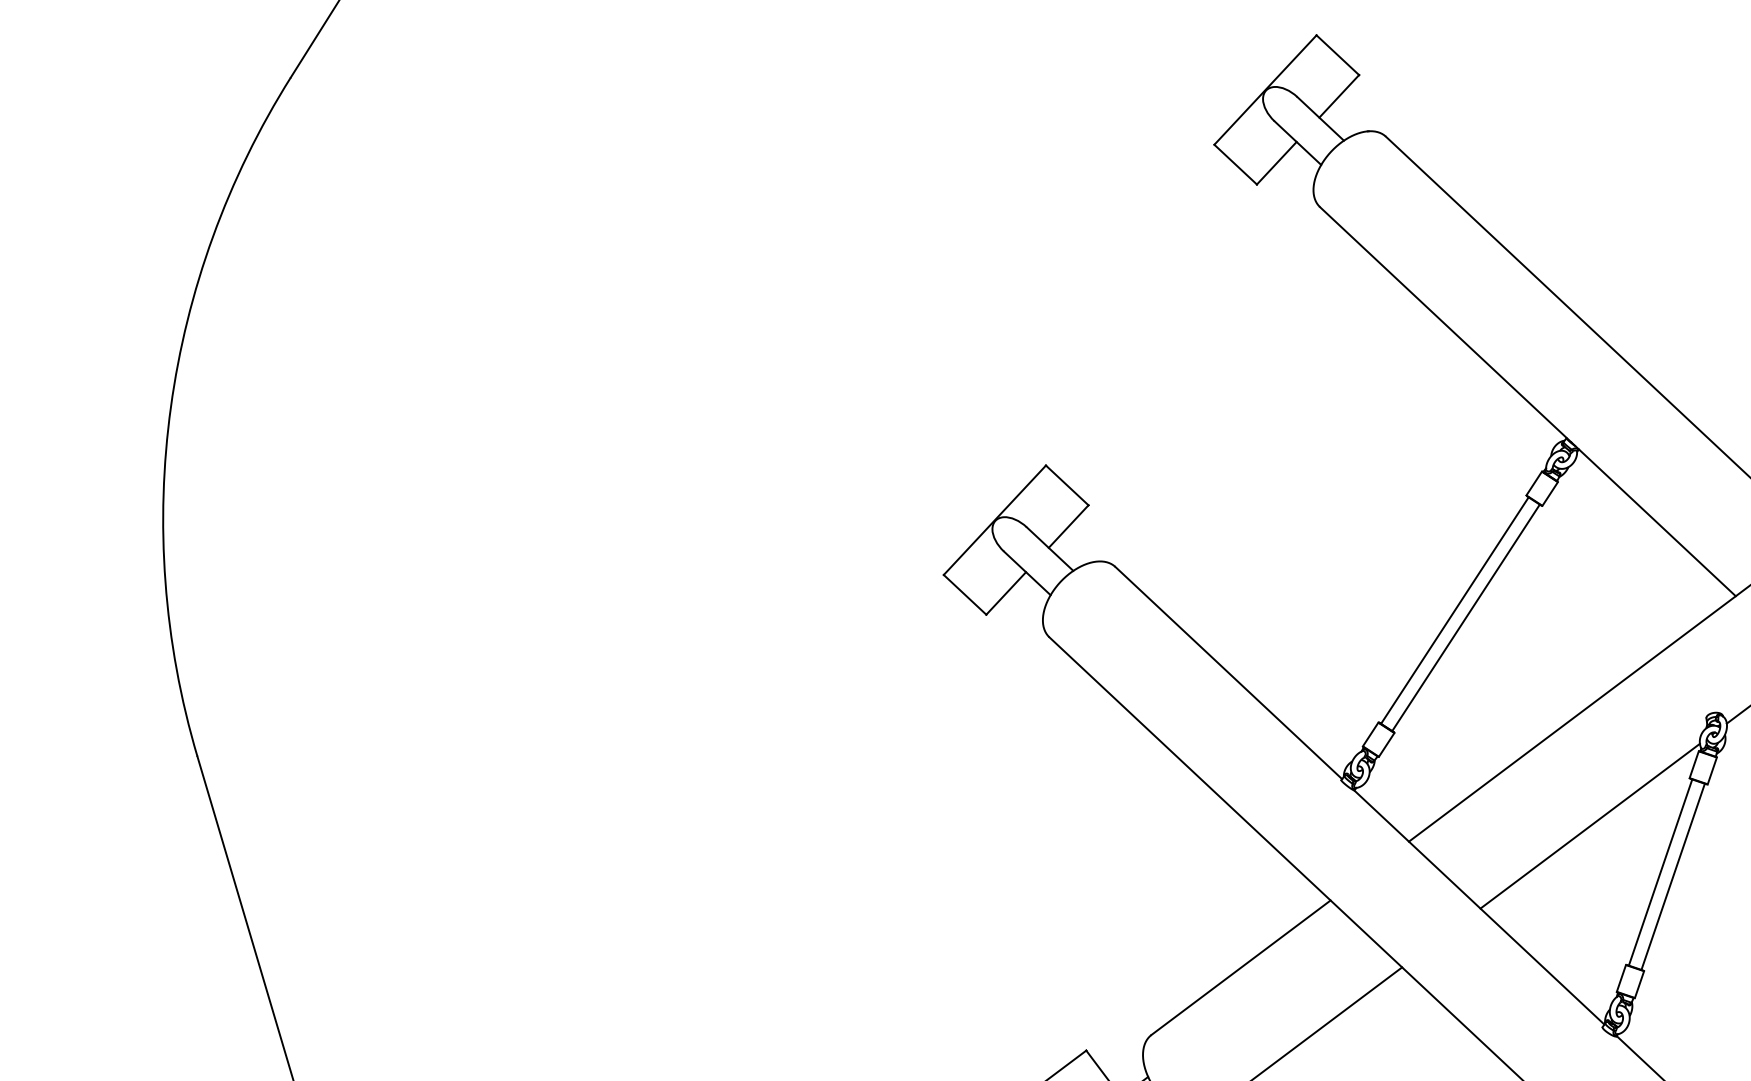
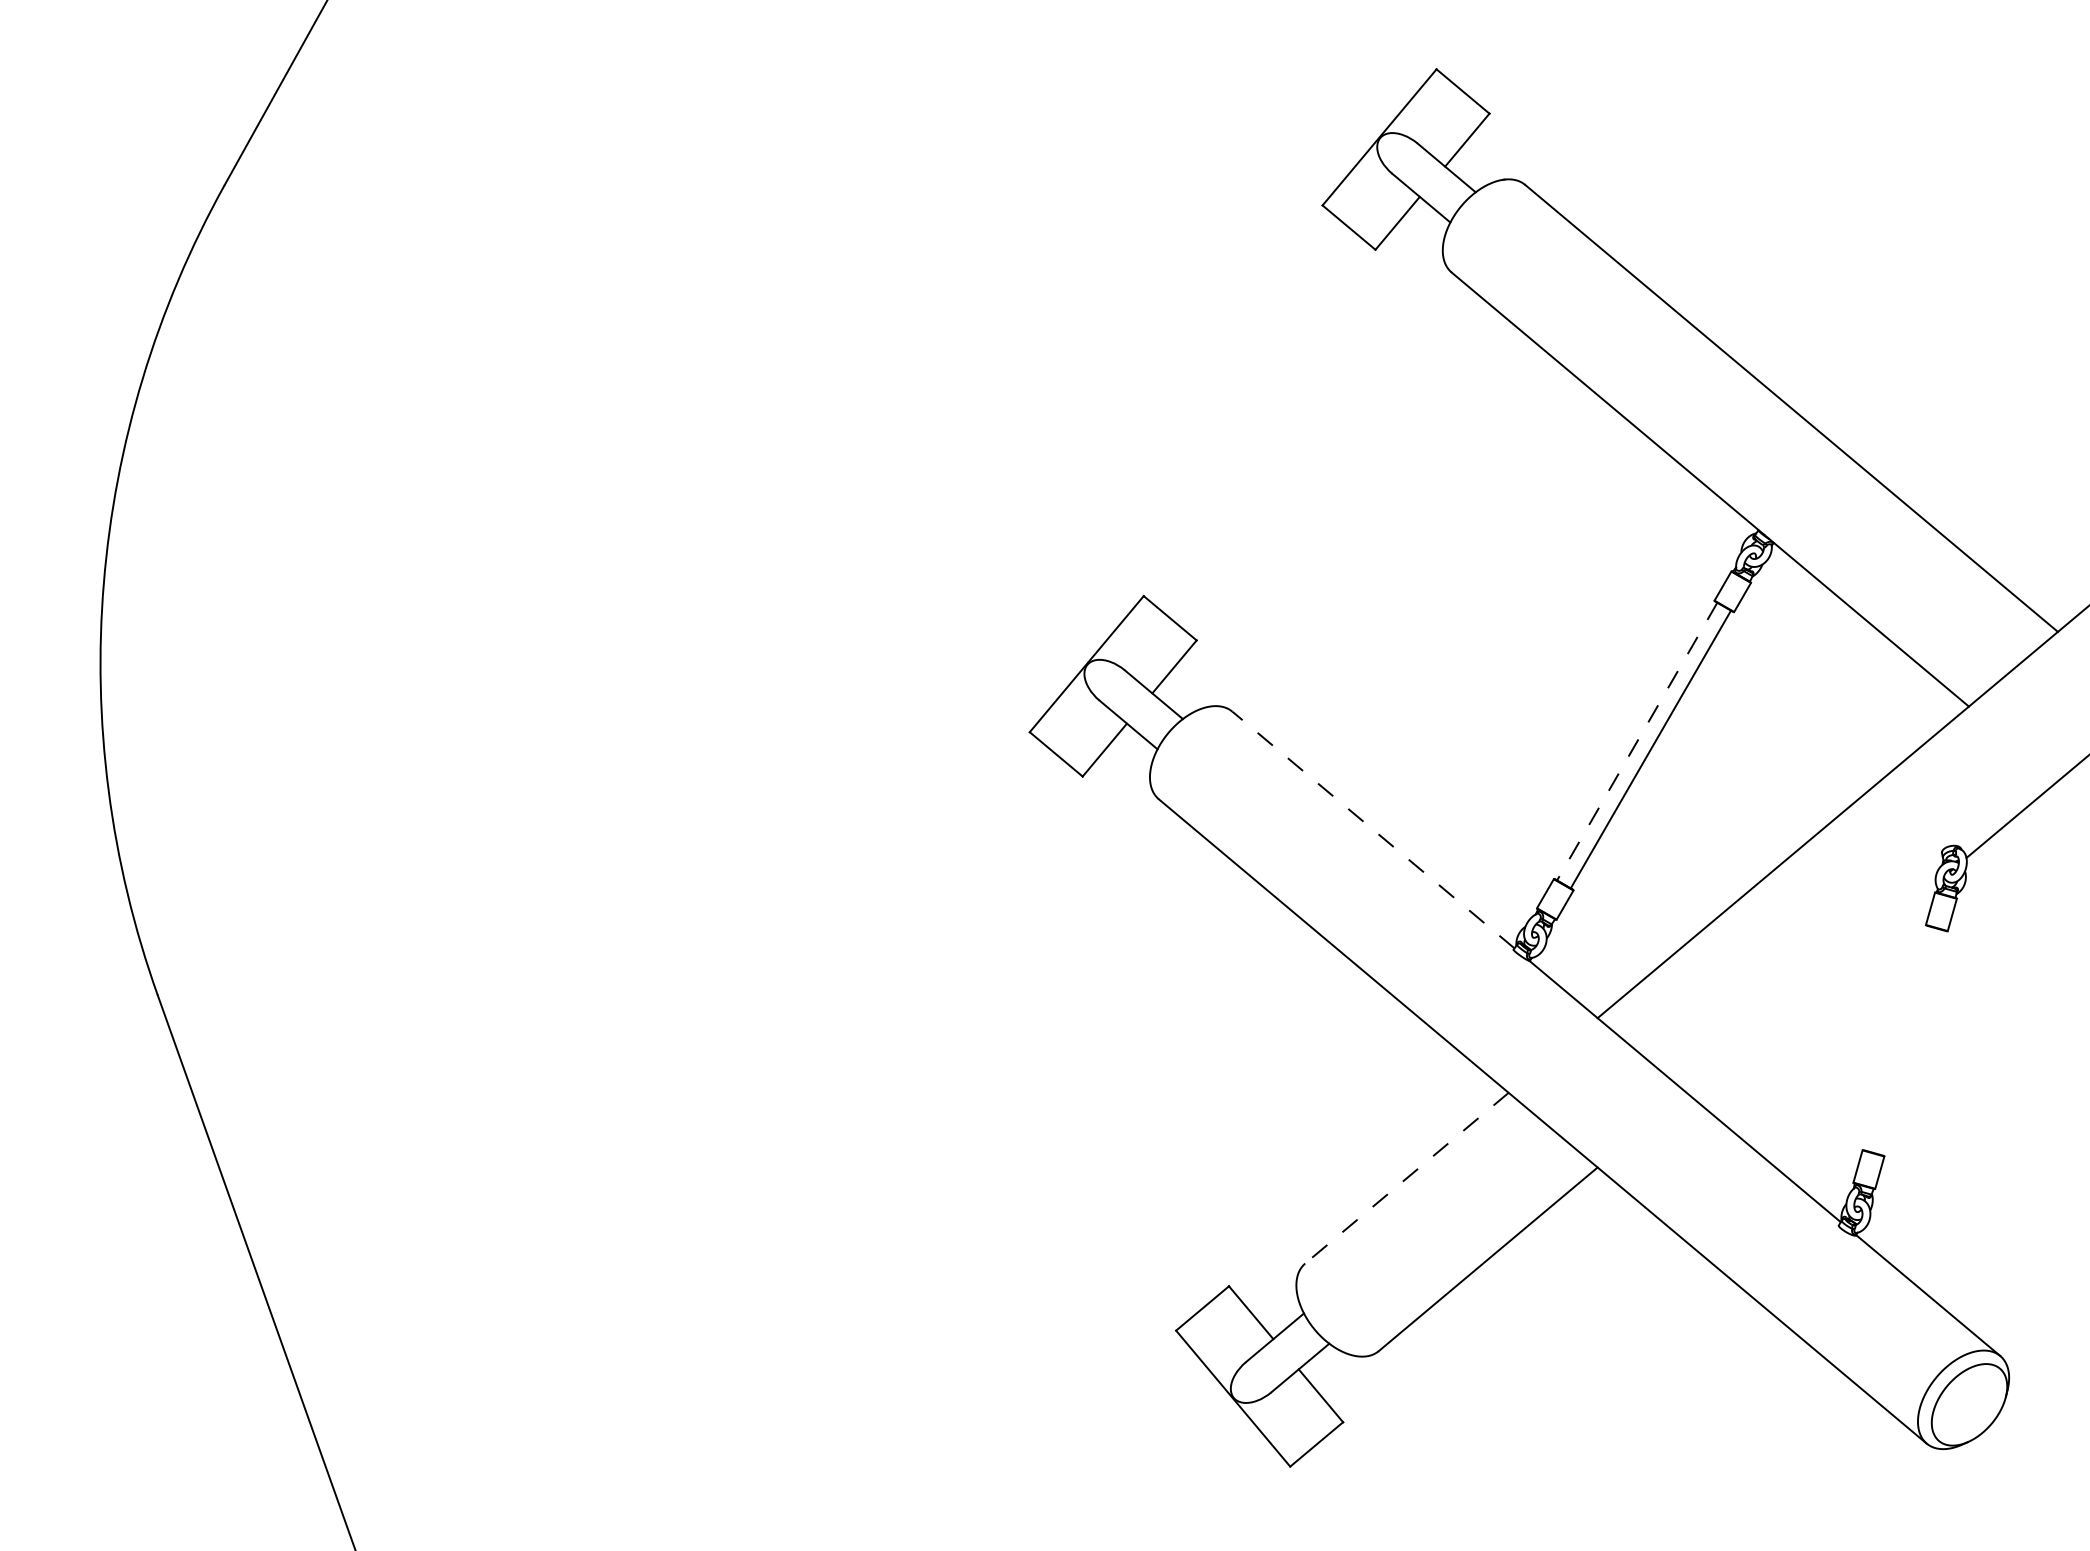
line: (1454, 611) -> (1636, 742), solid -> dashed
line: (1228, 672) -> (1373, 829), solid -> dashed
line: (1589, 825) -> (1810, 987), removed
line: (1660, 872) -> (1897, 1038), removed
line: (1672, 876) -> (1912, 1042), removed
line: (1240, 967) -> (1406, 1178), solid -> dashed

